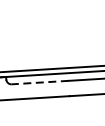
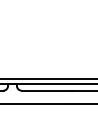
line: (40, 82) -> (46, 90), dashed -> solid

